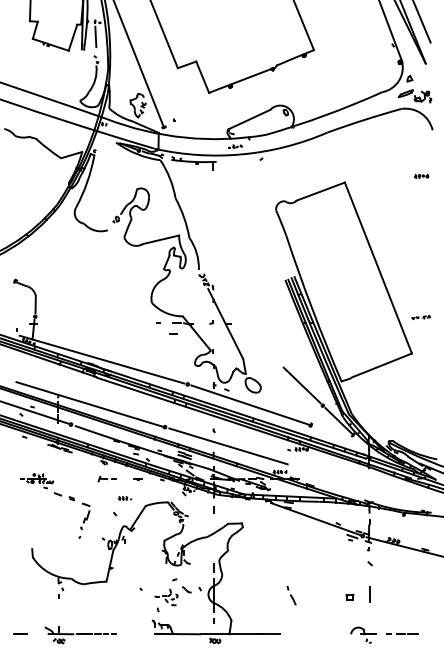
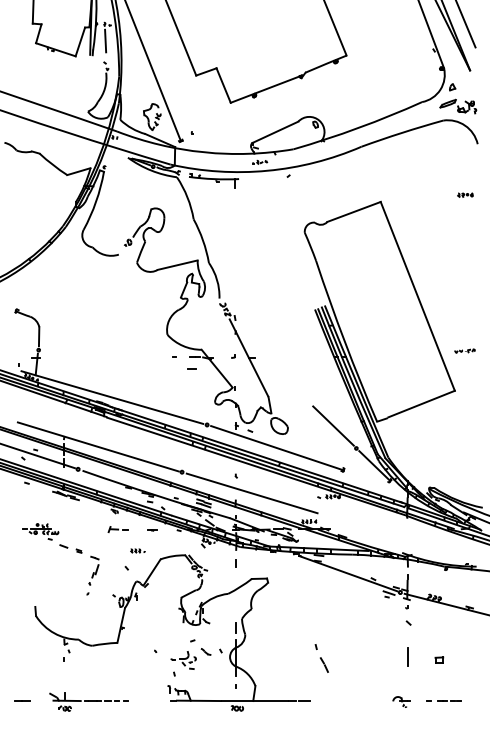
part: (291, 594) -> (321, 657), size x1.4
part: (350, 596) -> (439, 659), moved
part: (363, 634) -> (401, 701), size x0.6

